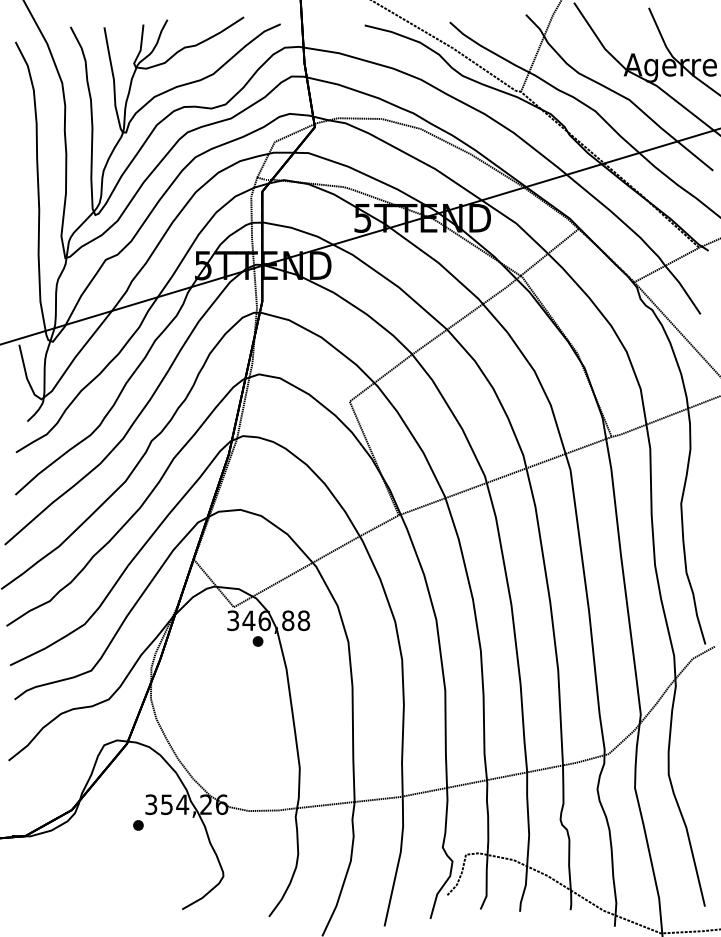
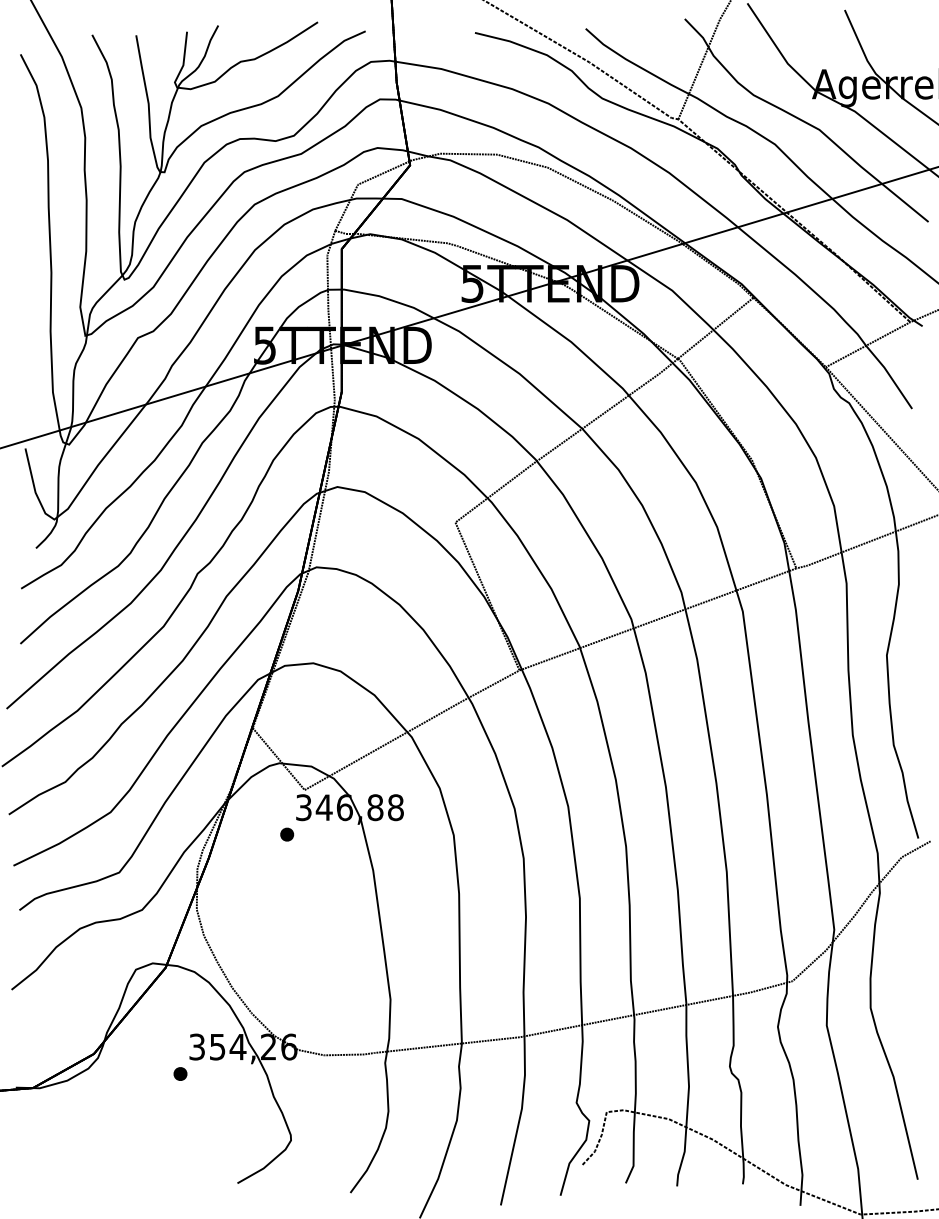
part: (258, 641) -> (287, 834), moved

